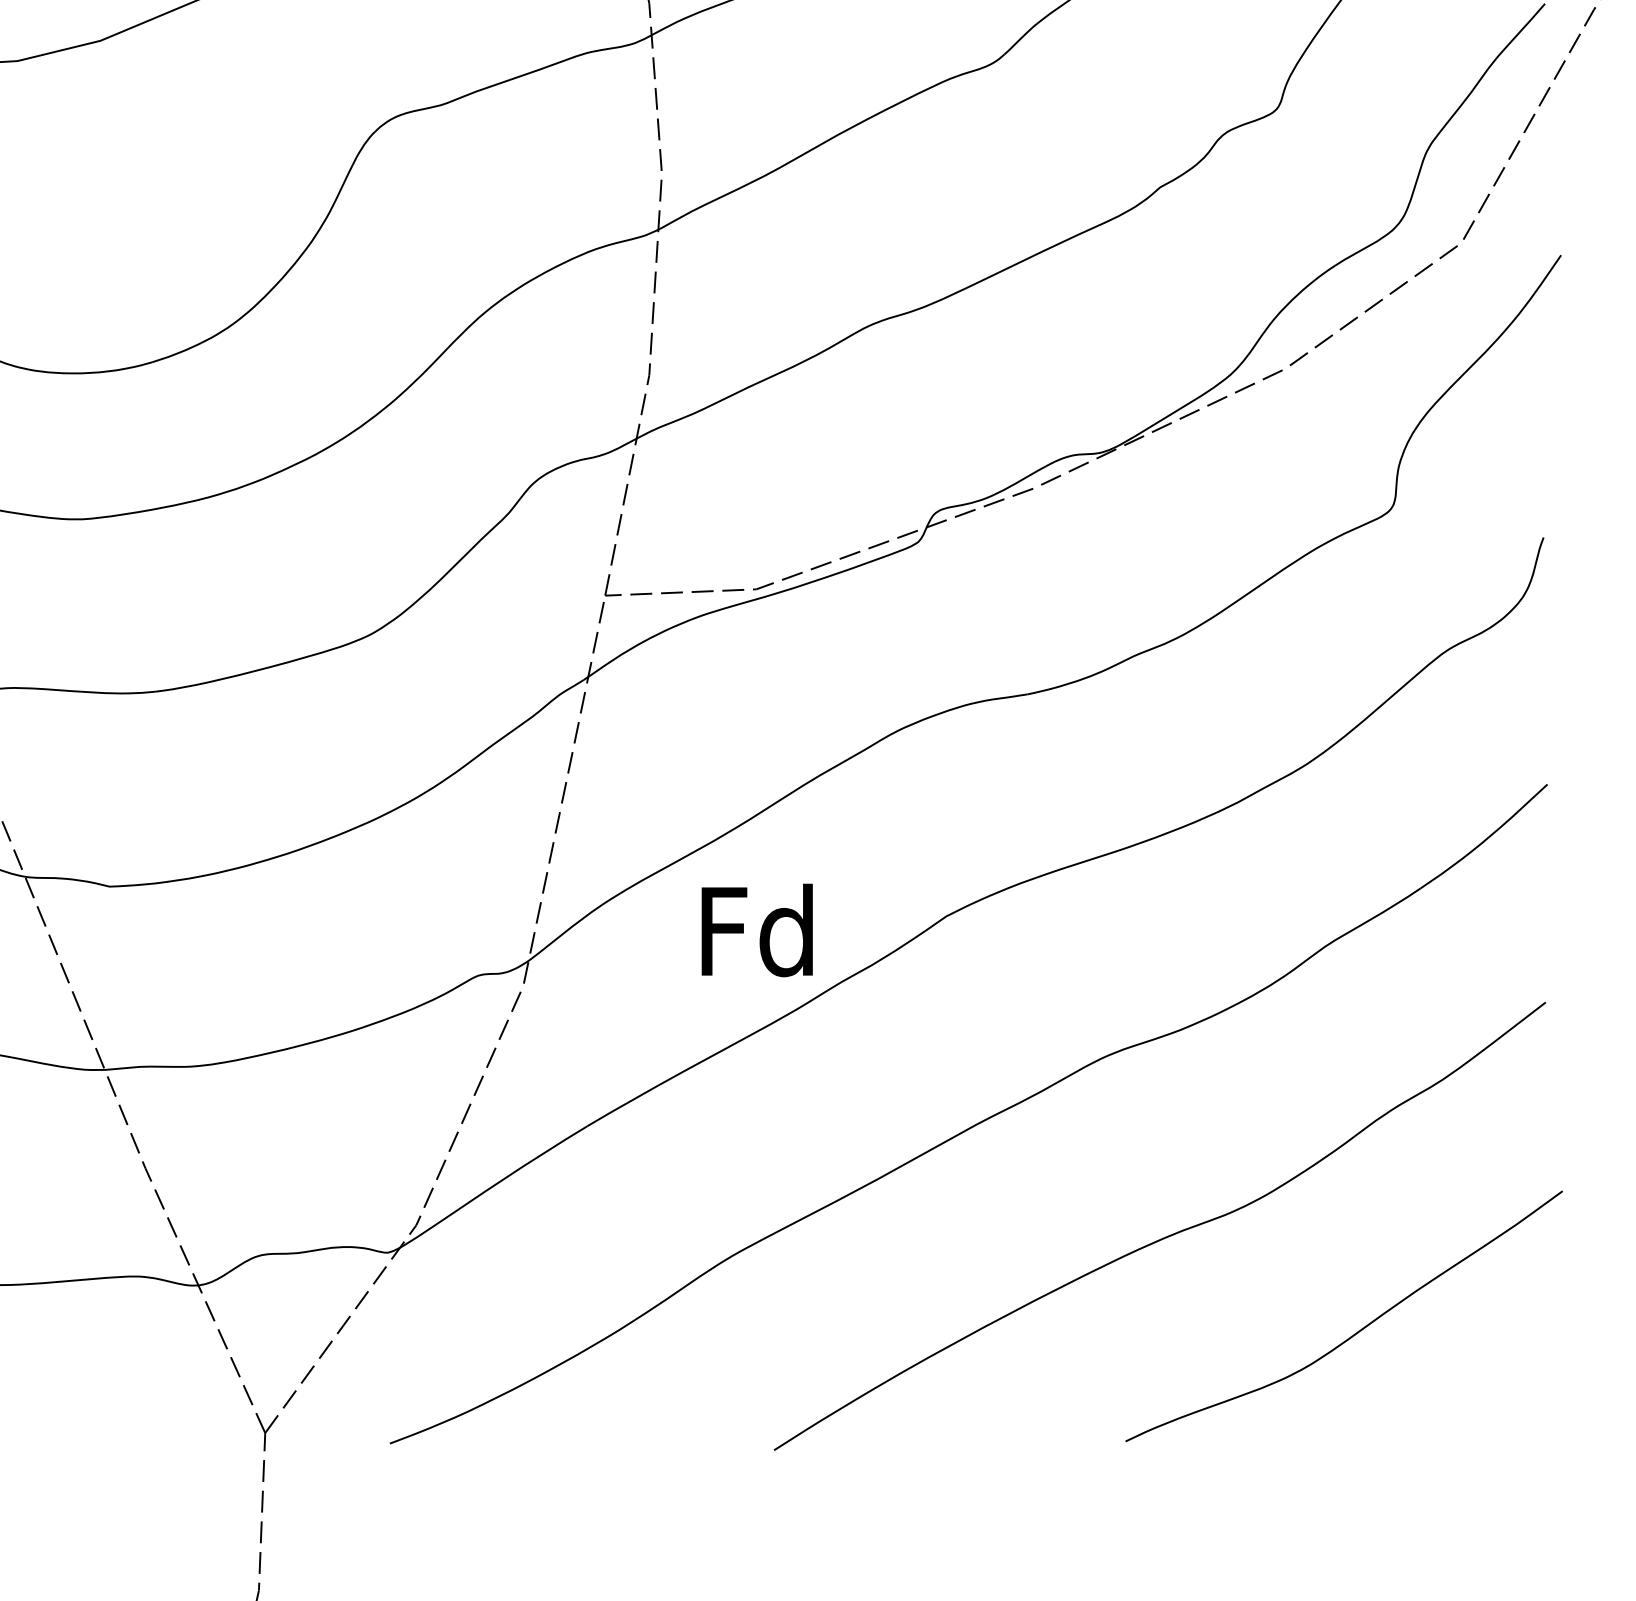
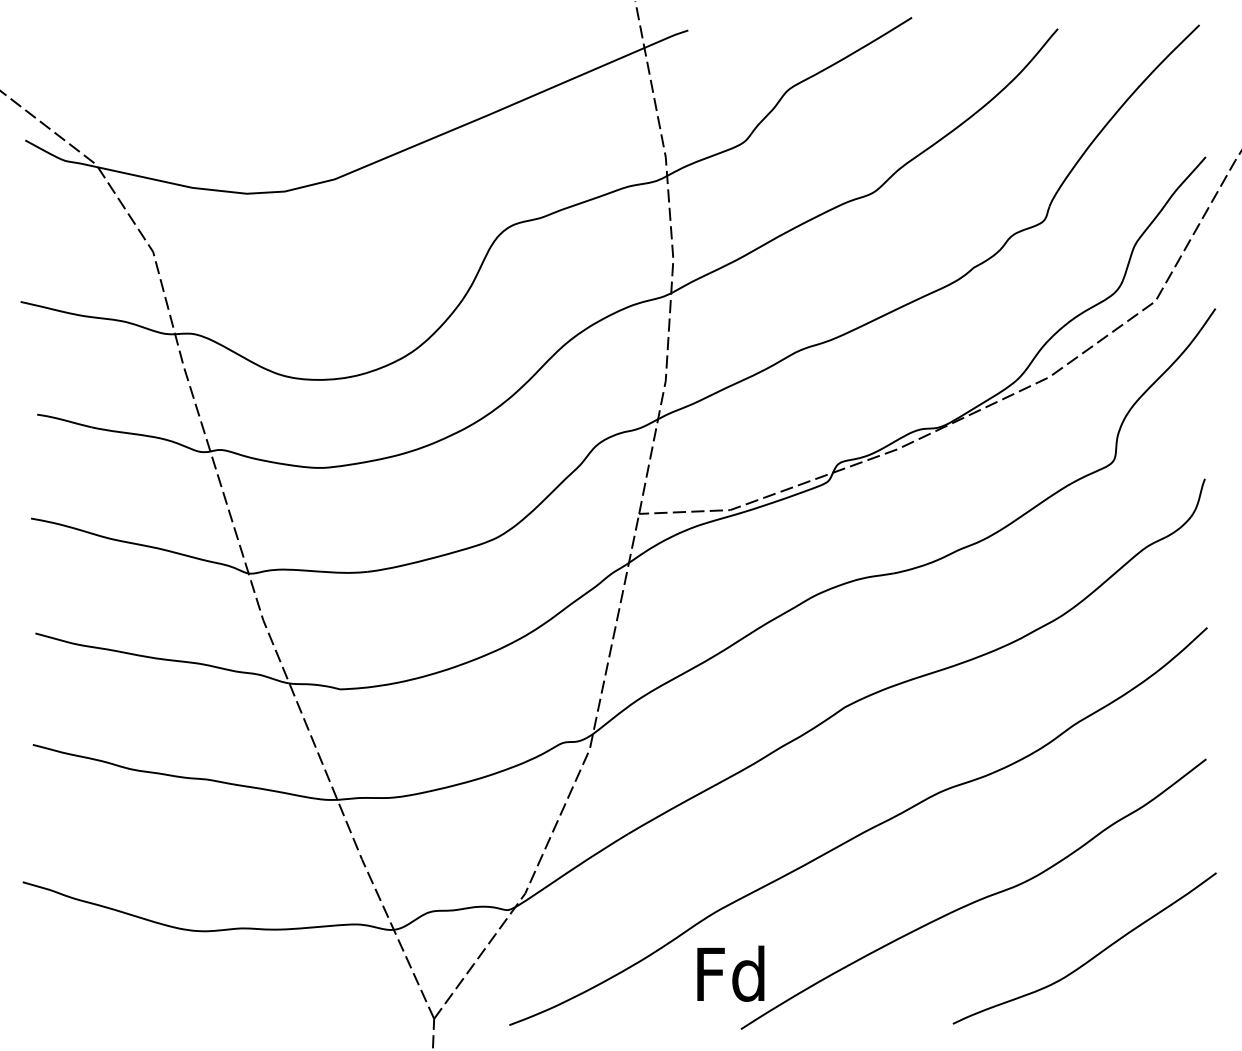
text: (756, 929) -> (730, 973), moved

